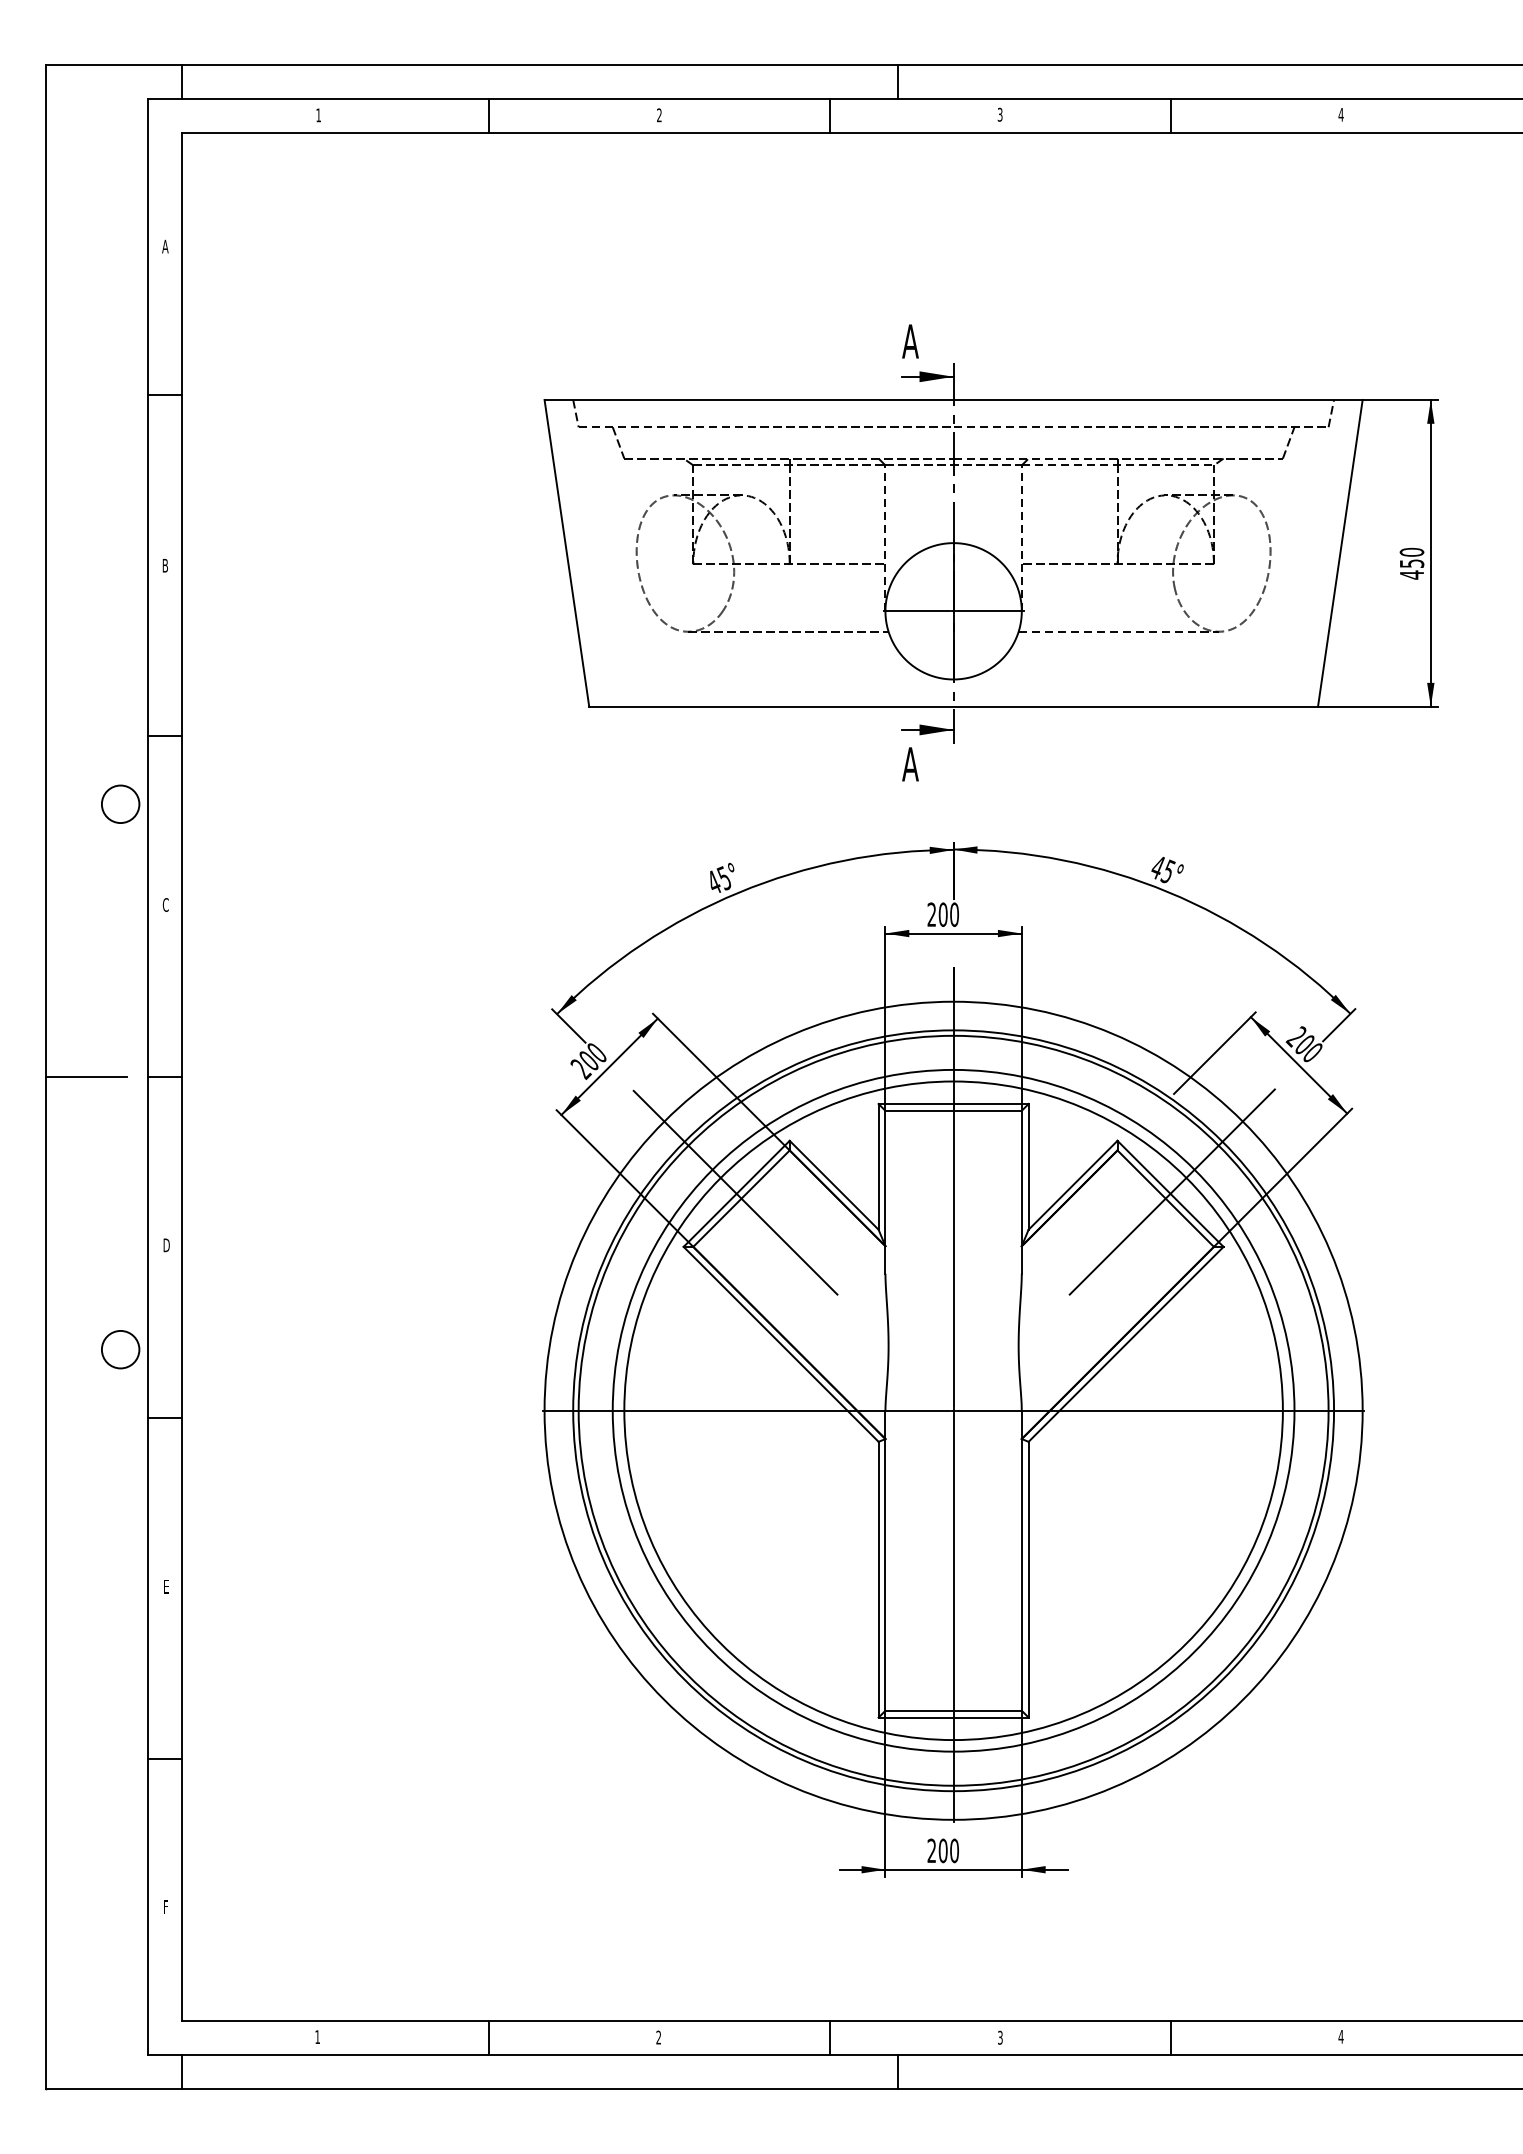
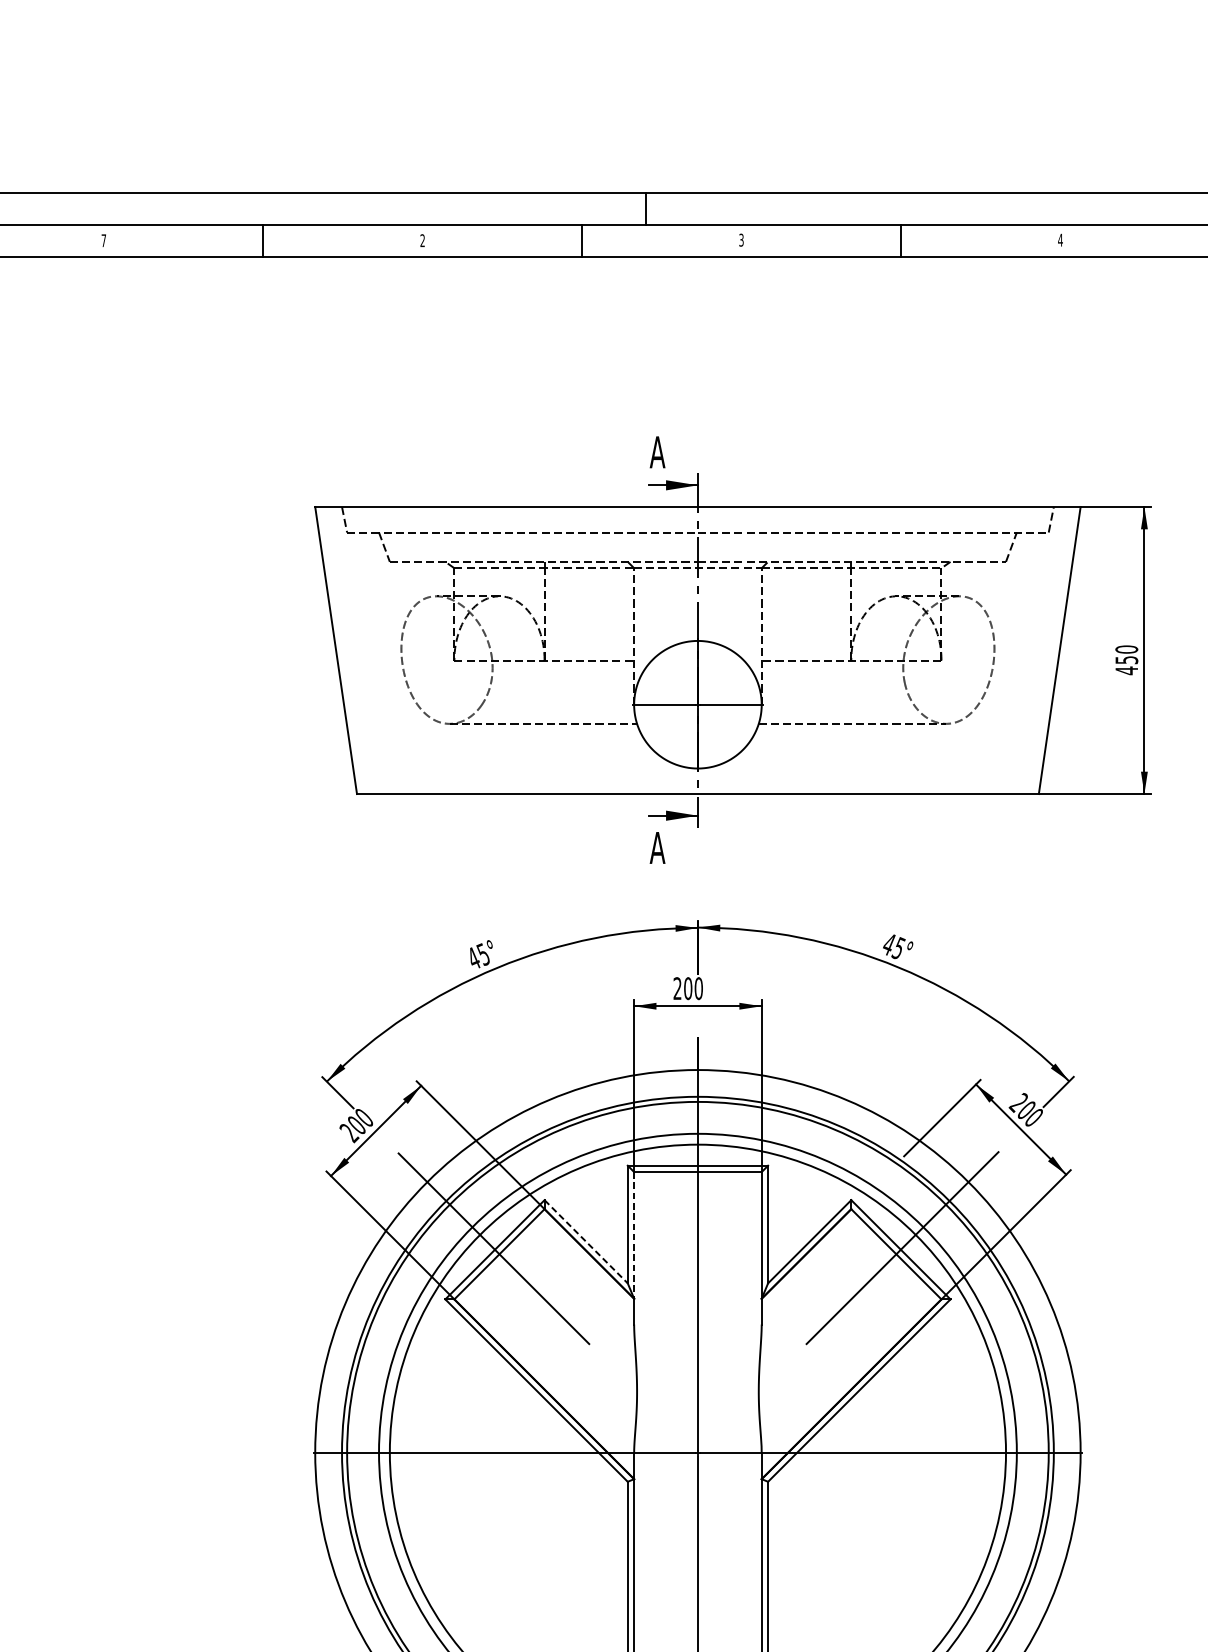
text: (318, 115) -> (103, 240), 1 -> 7
line: (885, 1178) -> (634, 1235), solid -> dashed
line: (834, 1185) -> (586, 1241), solid -> dashed

